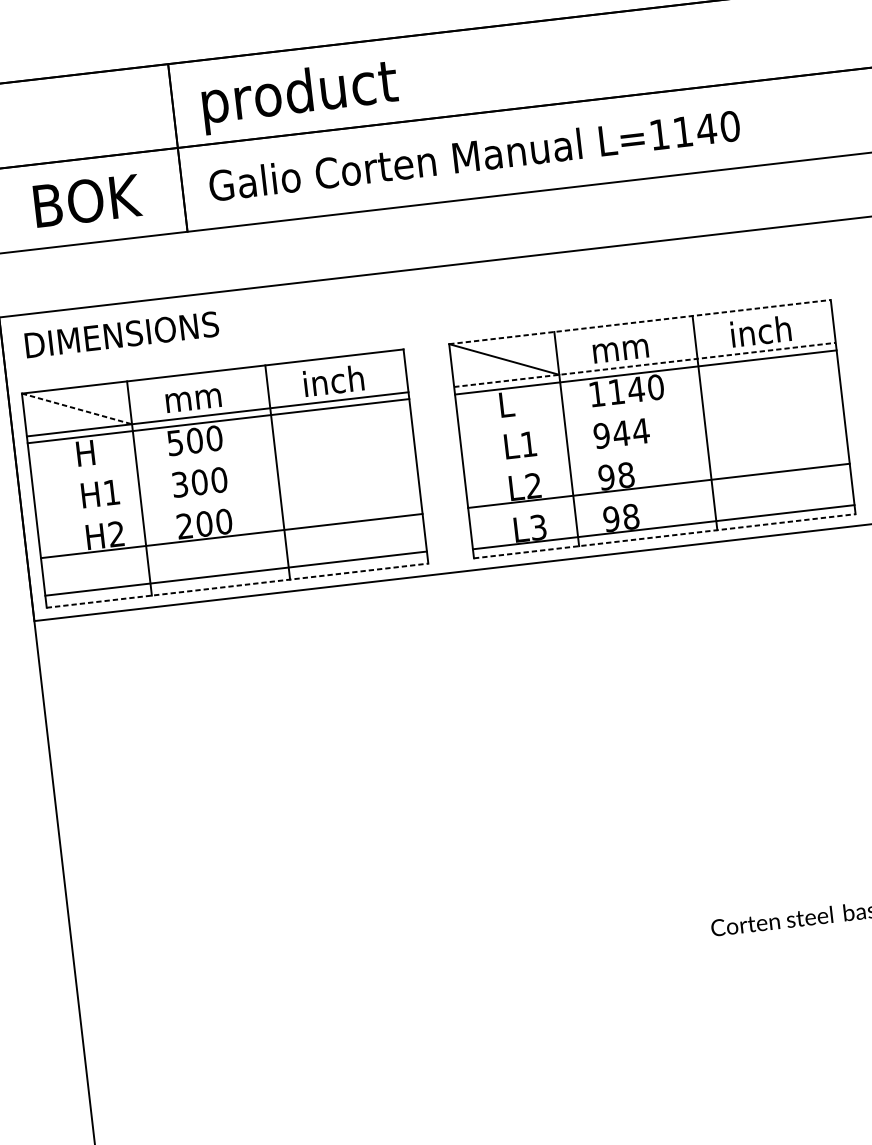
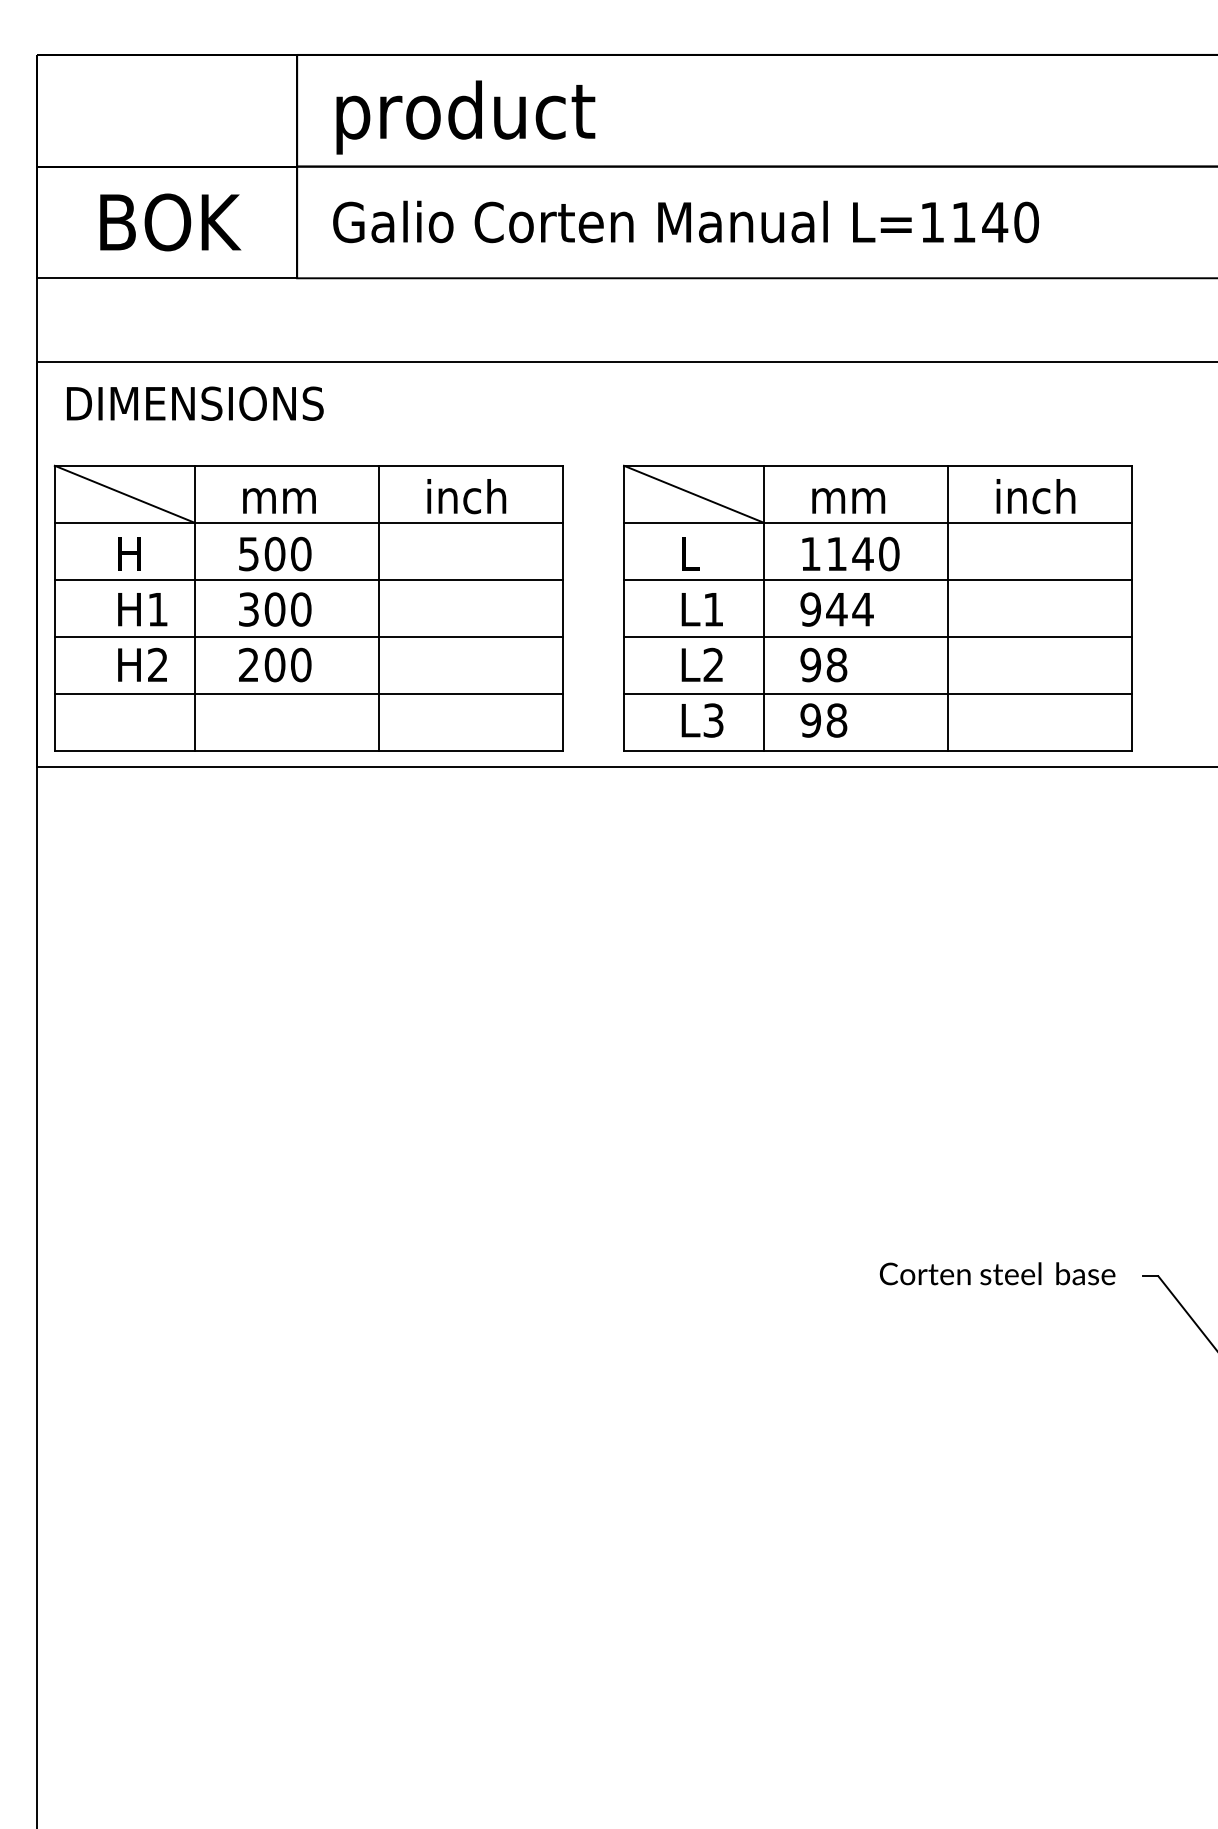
line: (640, 321) -> (878, 465), dashed -> solid
line: (645, 364) -> (878, 522), dashed -> solid
line: (645, 372) -> (878, 579), moved
line: (76, 409) -> (124, 494), dashed -> solid
line: (218, 420) -> (308, 579), moved
line: (659, 486) -> (878, 637), moved
line: (663, 527) -> (878, 694), moved
line: (231, 536) -> (308, 637), moved
line: (665, 536) -> (878, 751), dashed -> solid
line: (235, 573) -> (308, 694), moved
line: (237, 585) -> (309, 751), dashed -> solid

